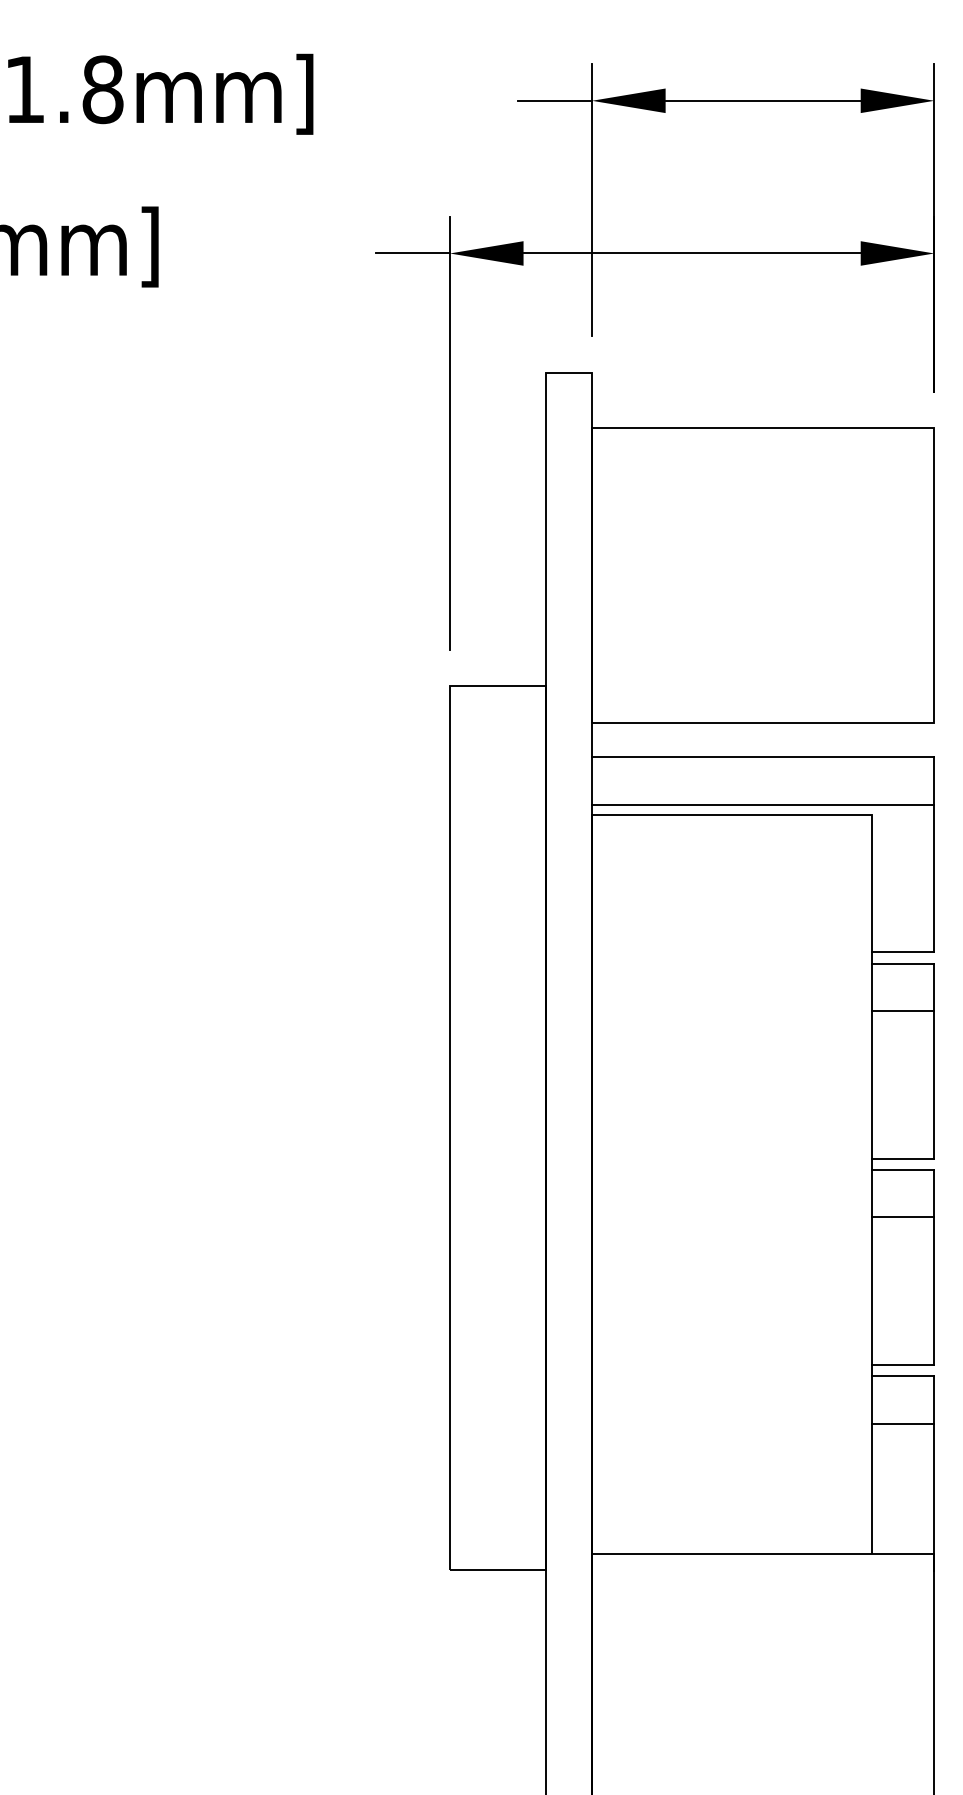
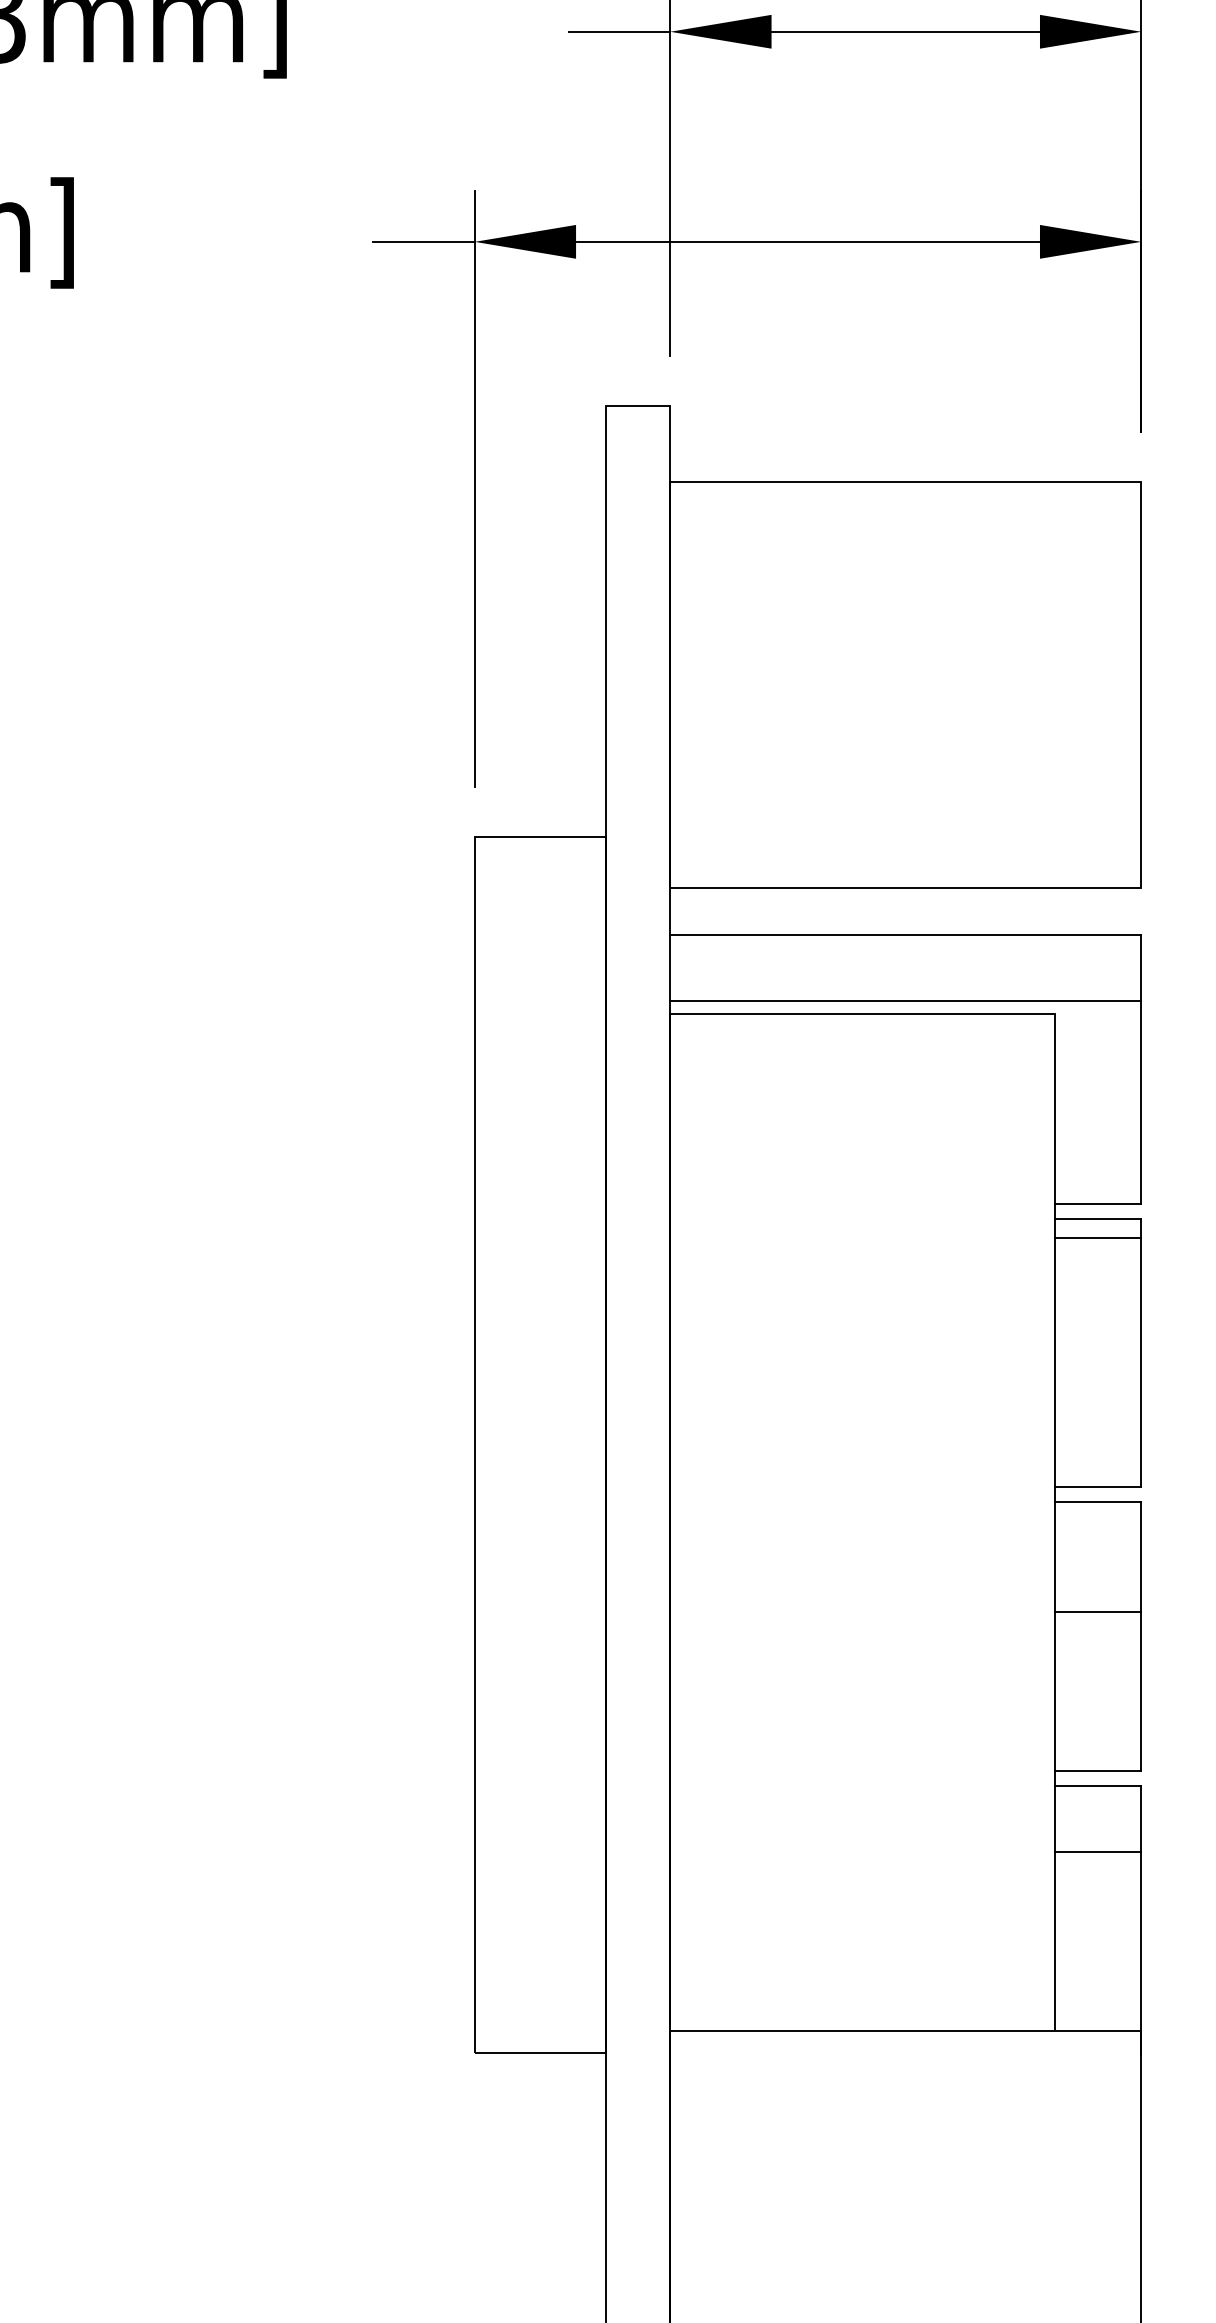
line: (902, 1011) -> (1097, 1238), moved
line: (902, 1217) -> (1097, 1612), moved

